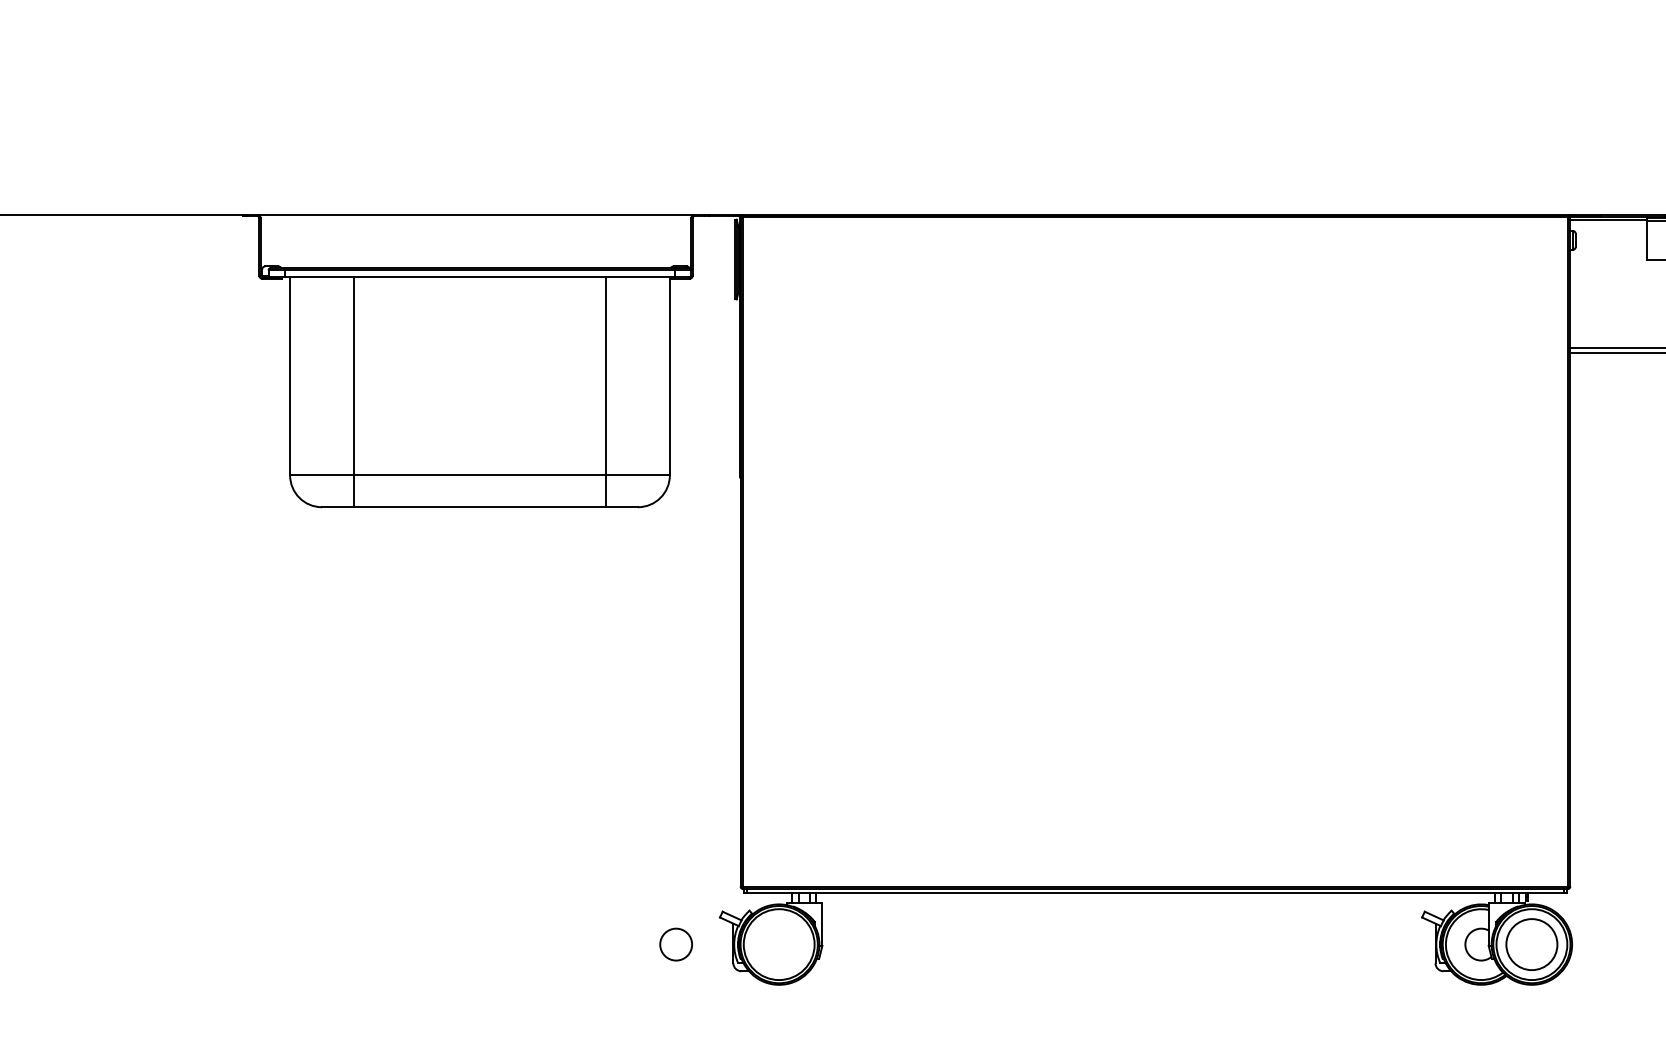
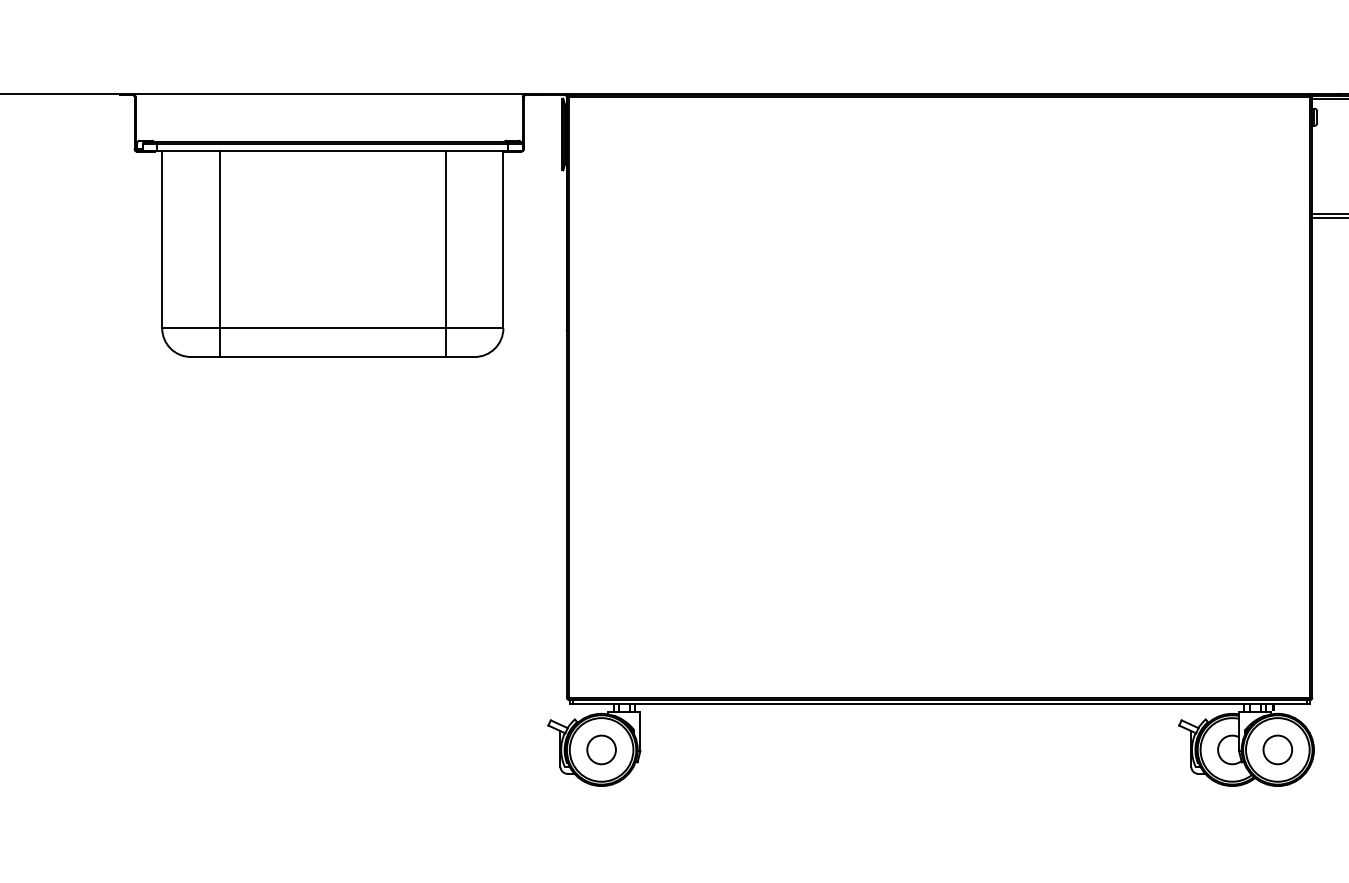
circle: (675, 944) -> (600, 749), moved
circle: (1531, 944) -> (1277, 749), size x0.62

